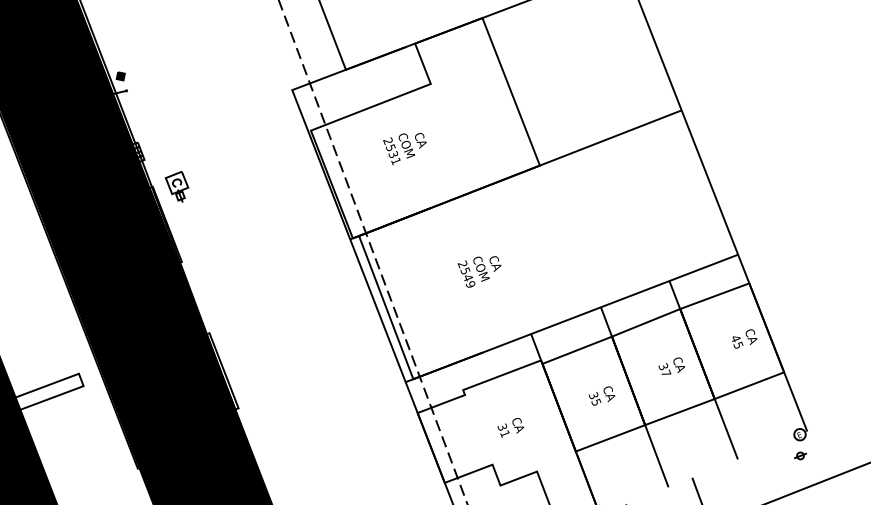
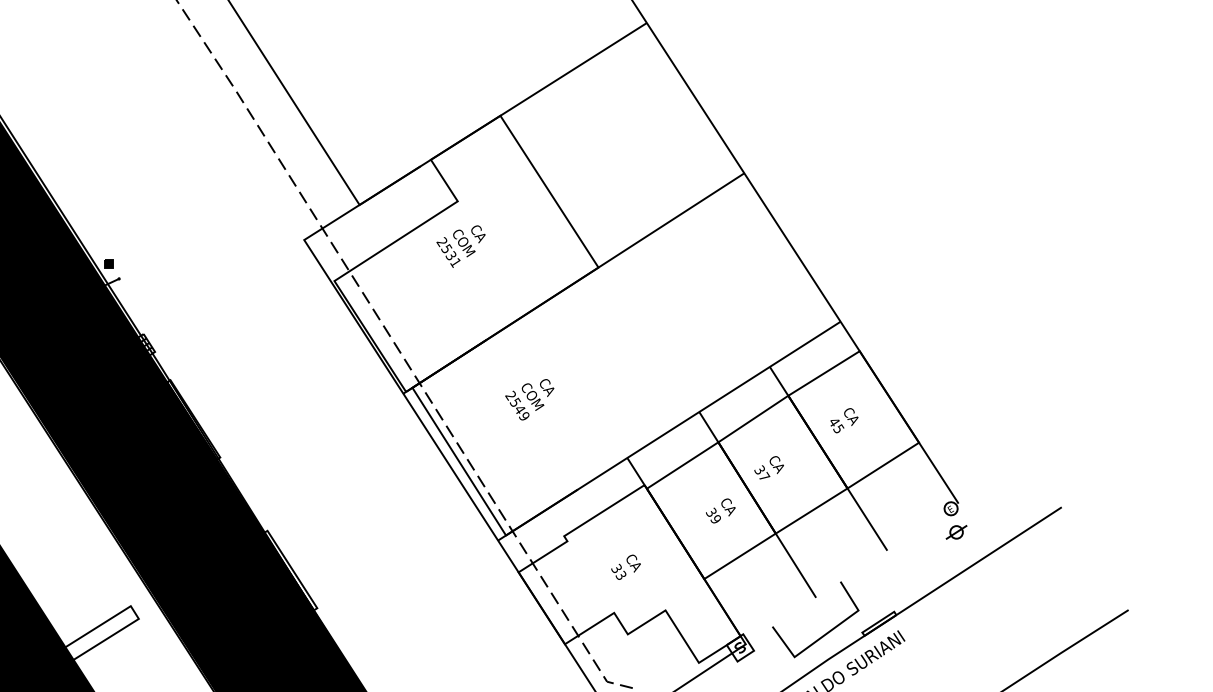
text: (403, 148) -> (460, 246), moved
part: (176, 185) -> (196, 373), removed
text: (478, 270) -> (529, 399), moved
text: (744, 339) -> (844, 420), moved
text: (671, 365) -> (768, 467), moved
text: (596, 401) -> (715, 518), 35 -> 39
text: (504, 433) -> (620, 575), 31 -> 33
part: (800, 455) -> (956, 532), size x1.6

